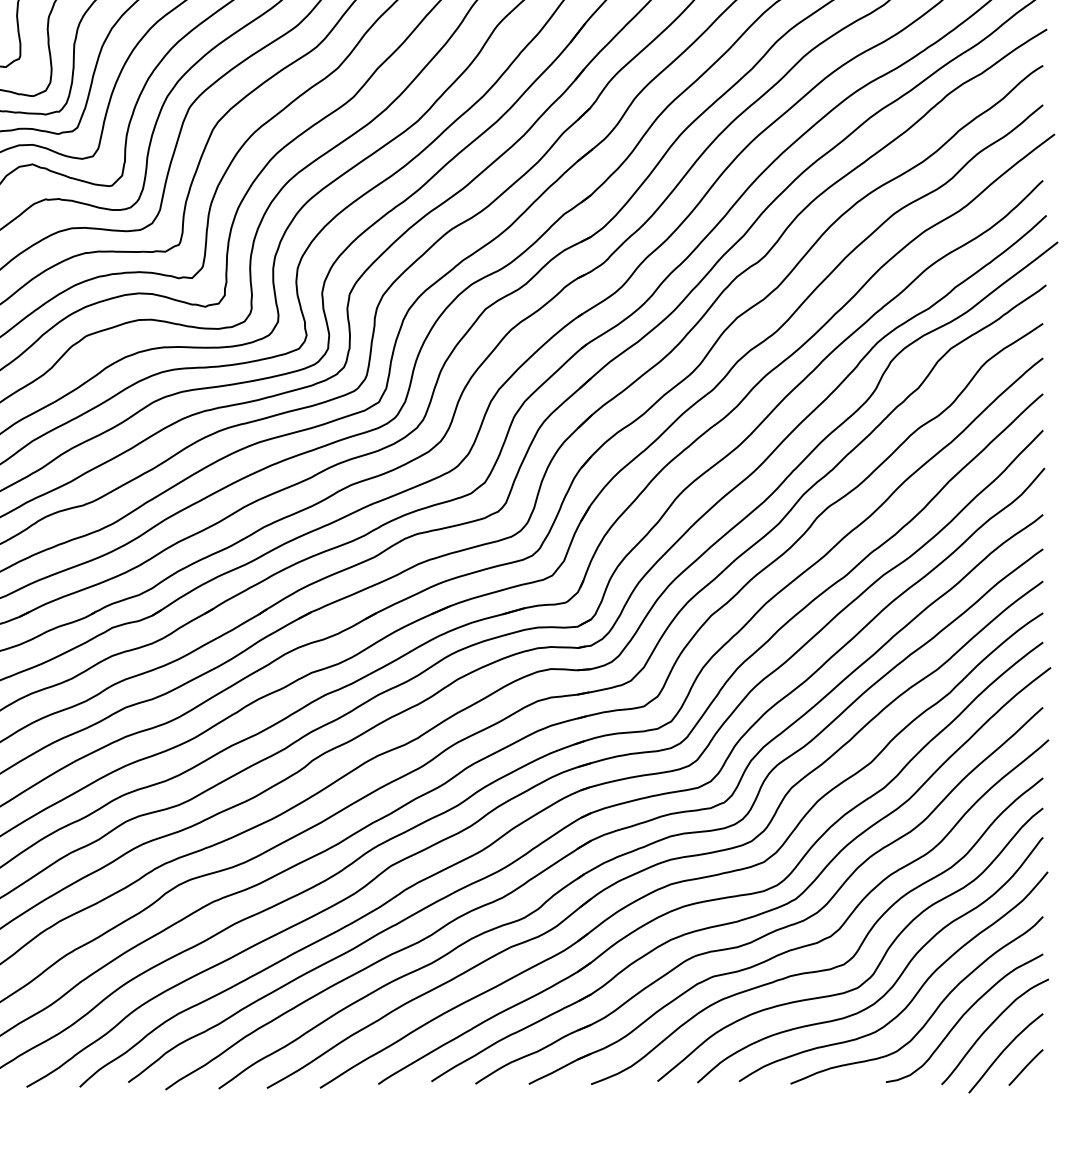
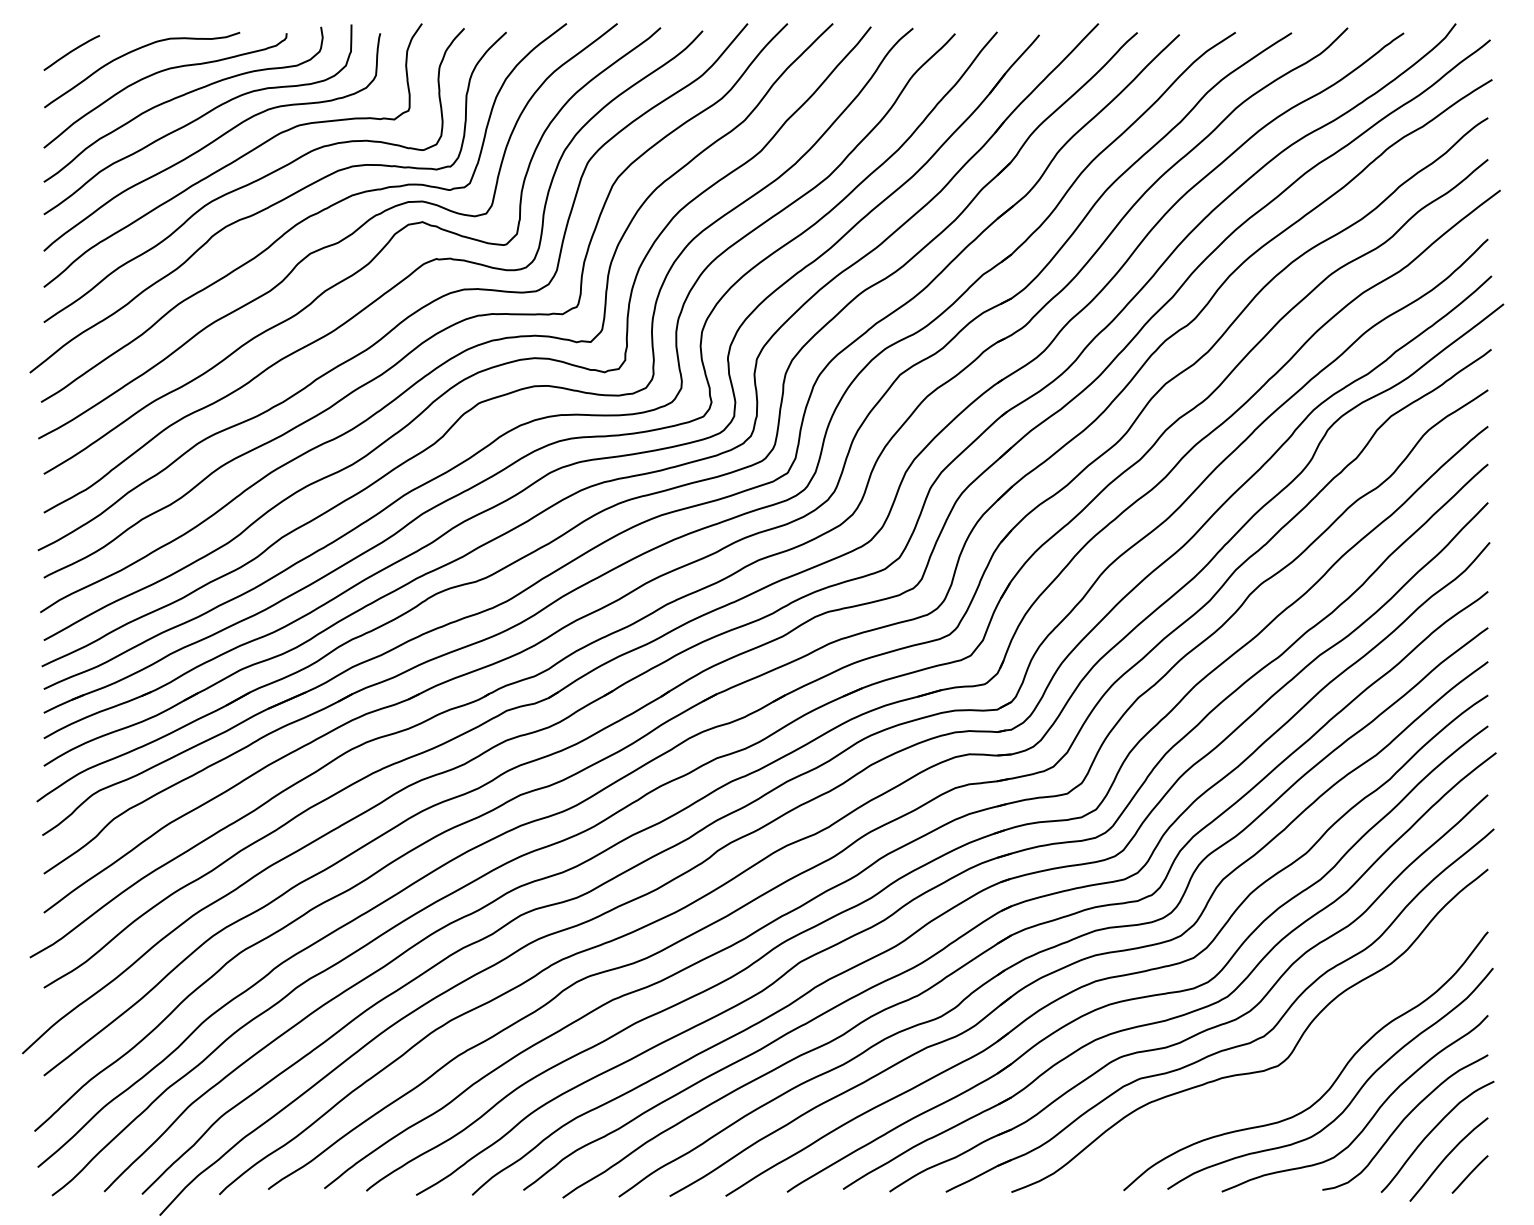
curve: (879, 962) -> (1315, 1063), removed

